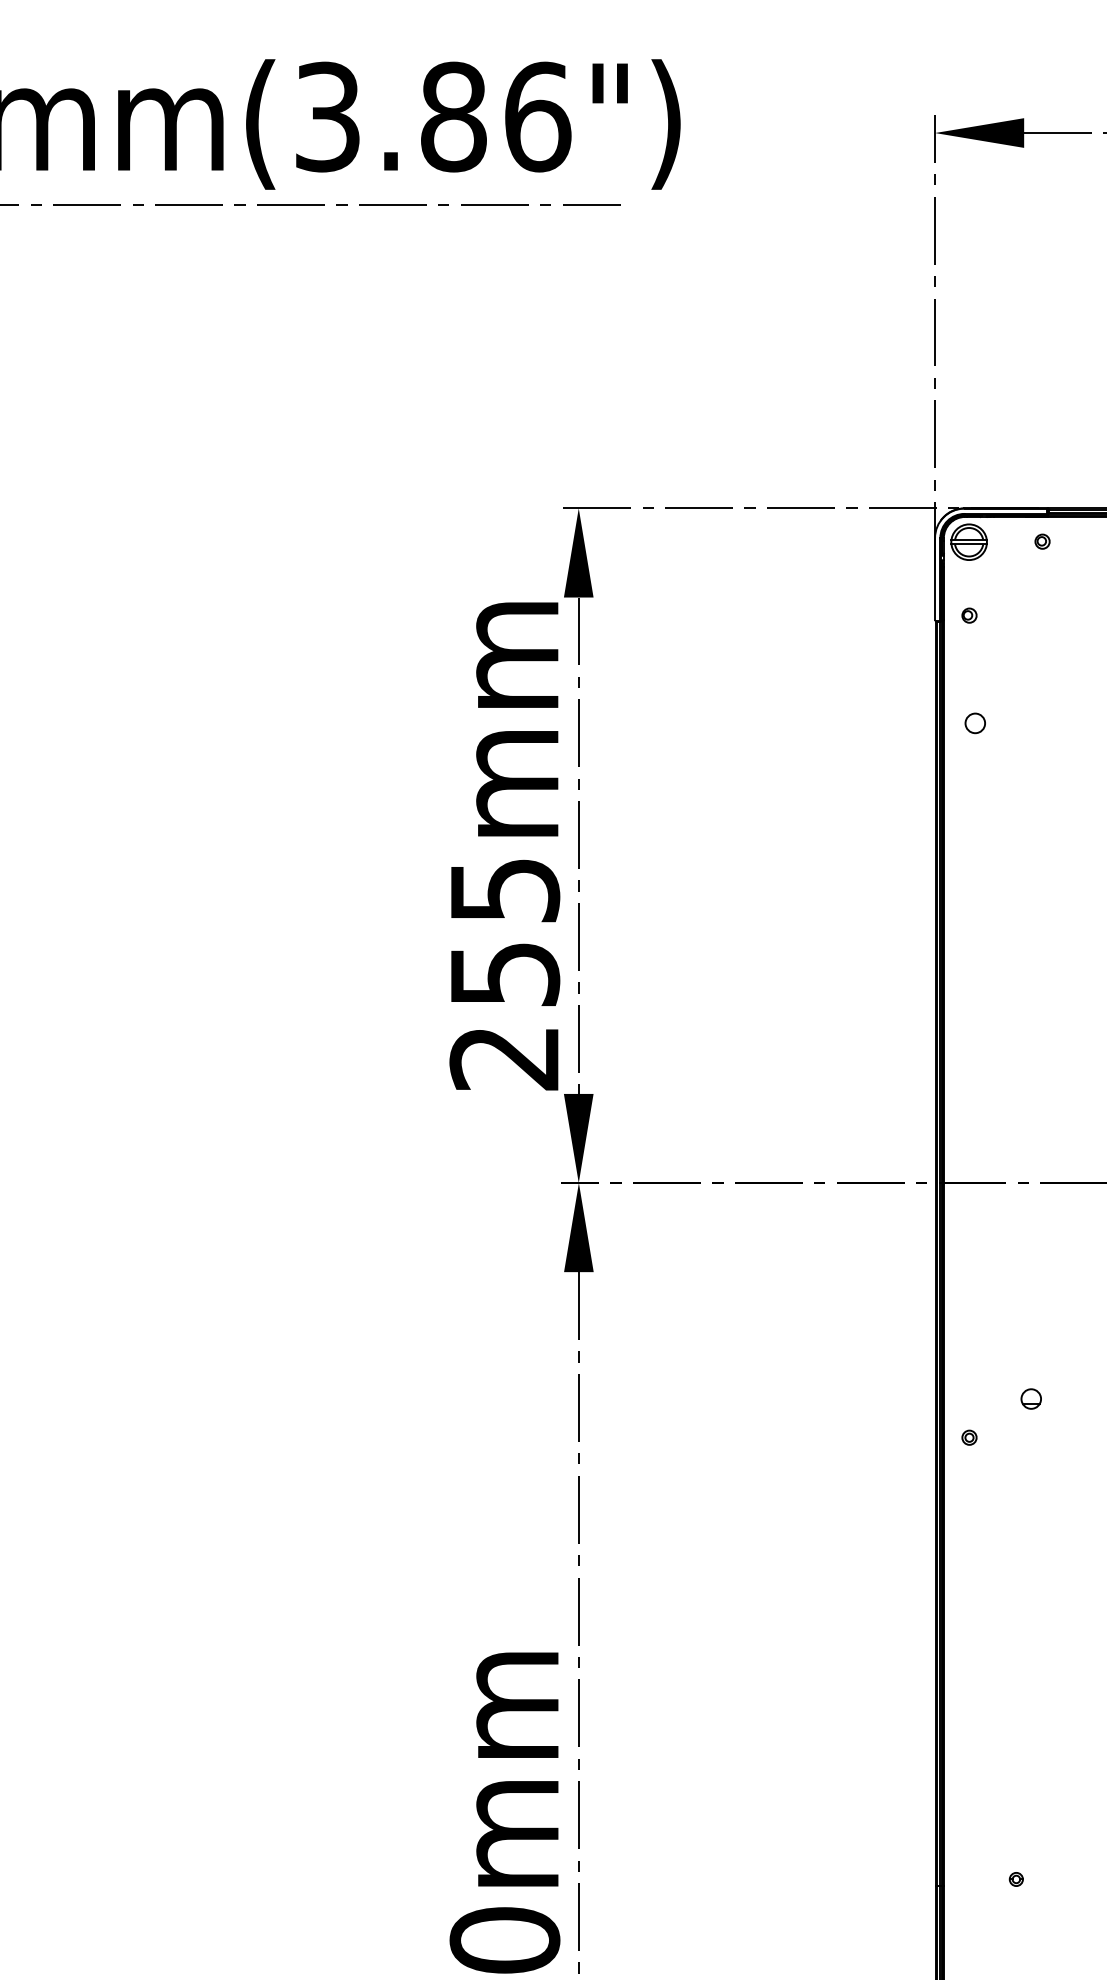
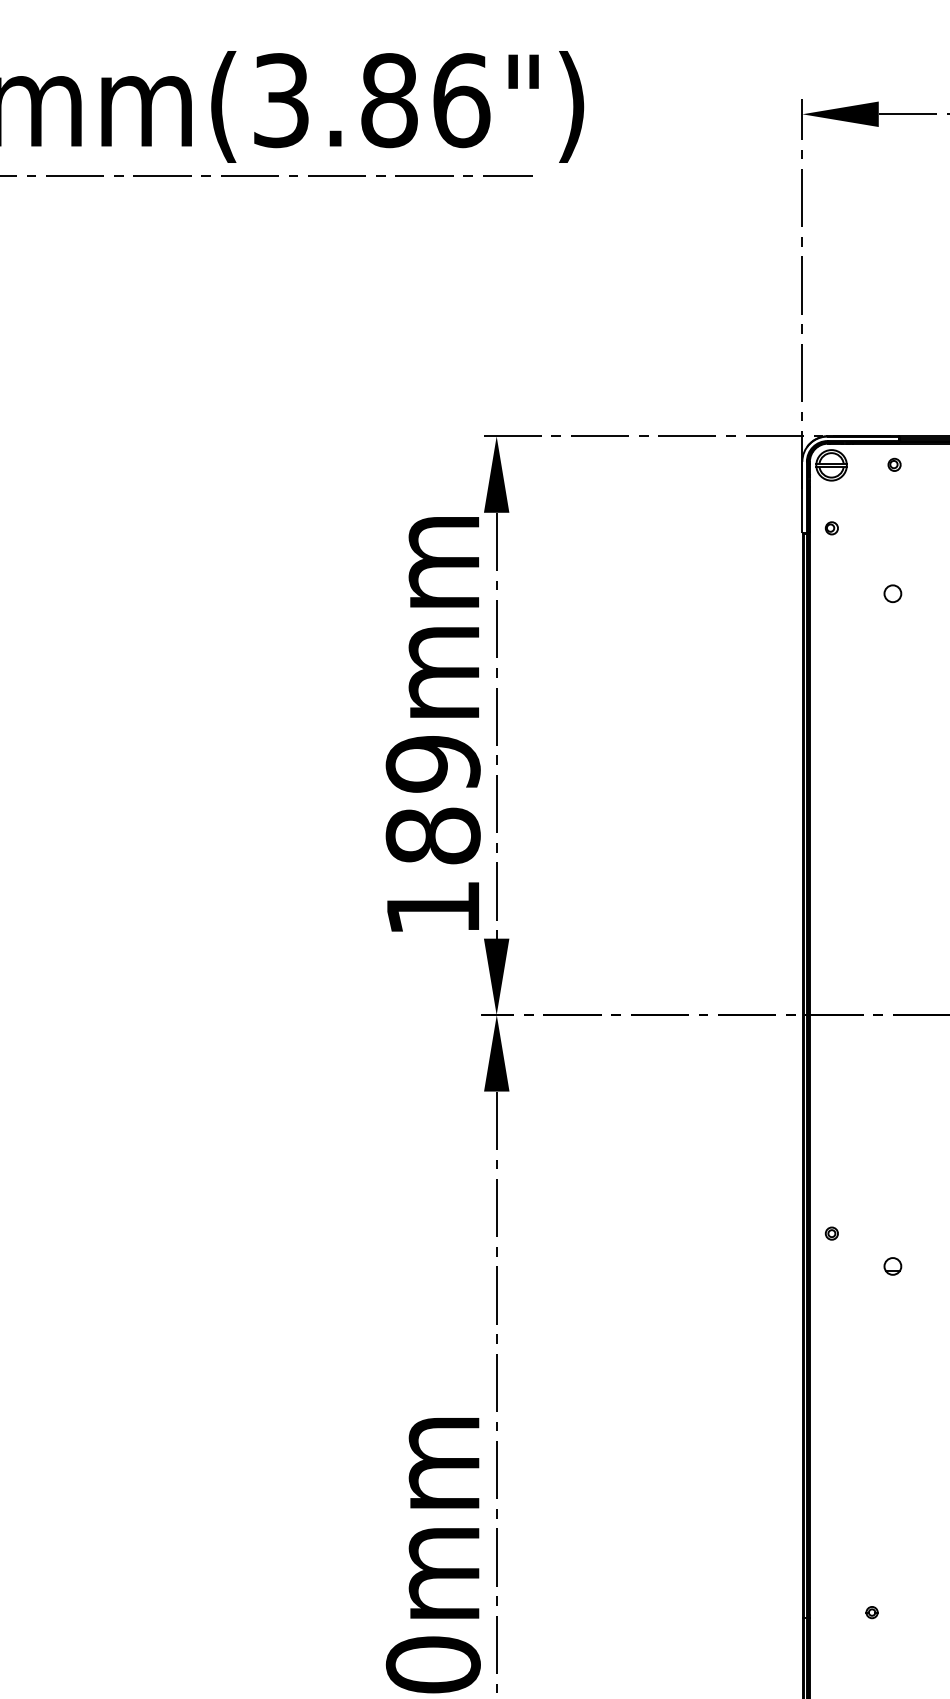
circle: (974, 723) -> (892, 593), moved
text: (503, 973) -> (432, 835), 255mm -> 189mm
part: (1030, 1399) -> (892, 1266), moved

